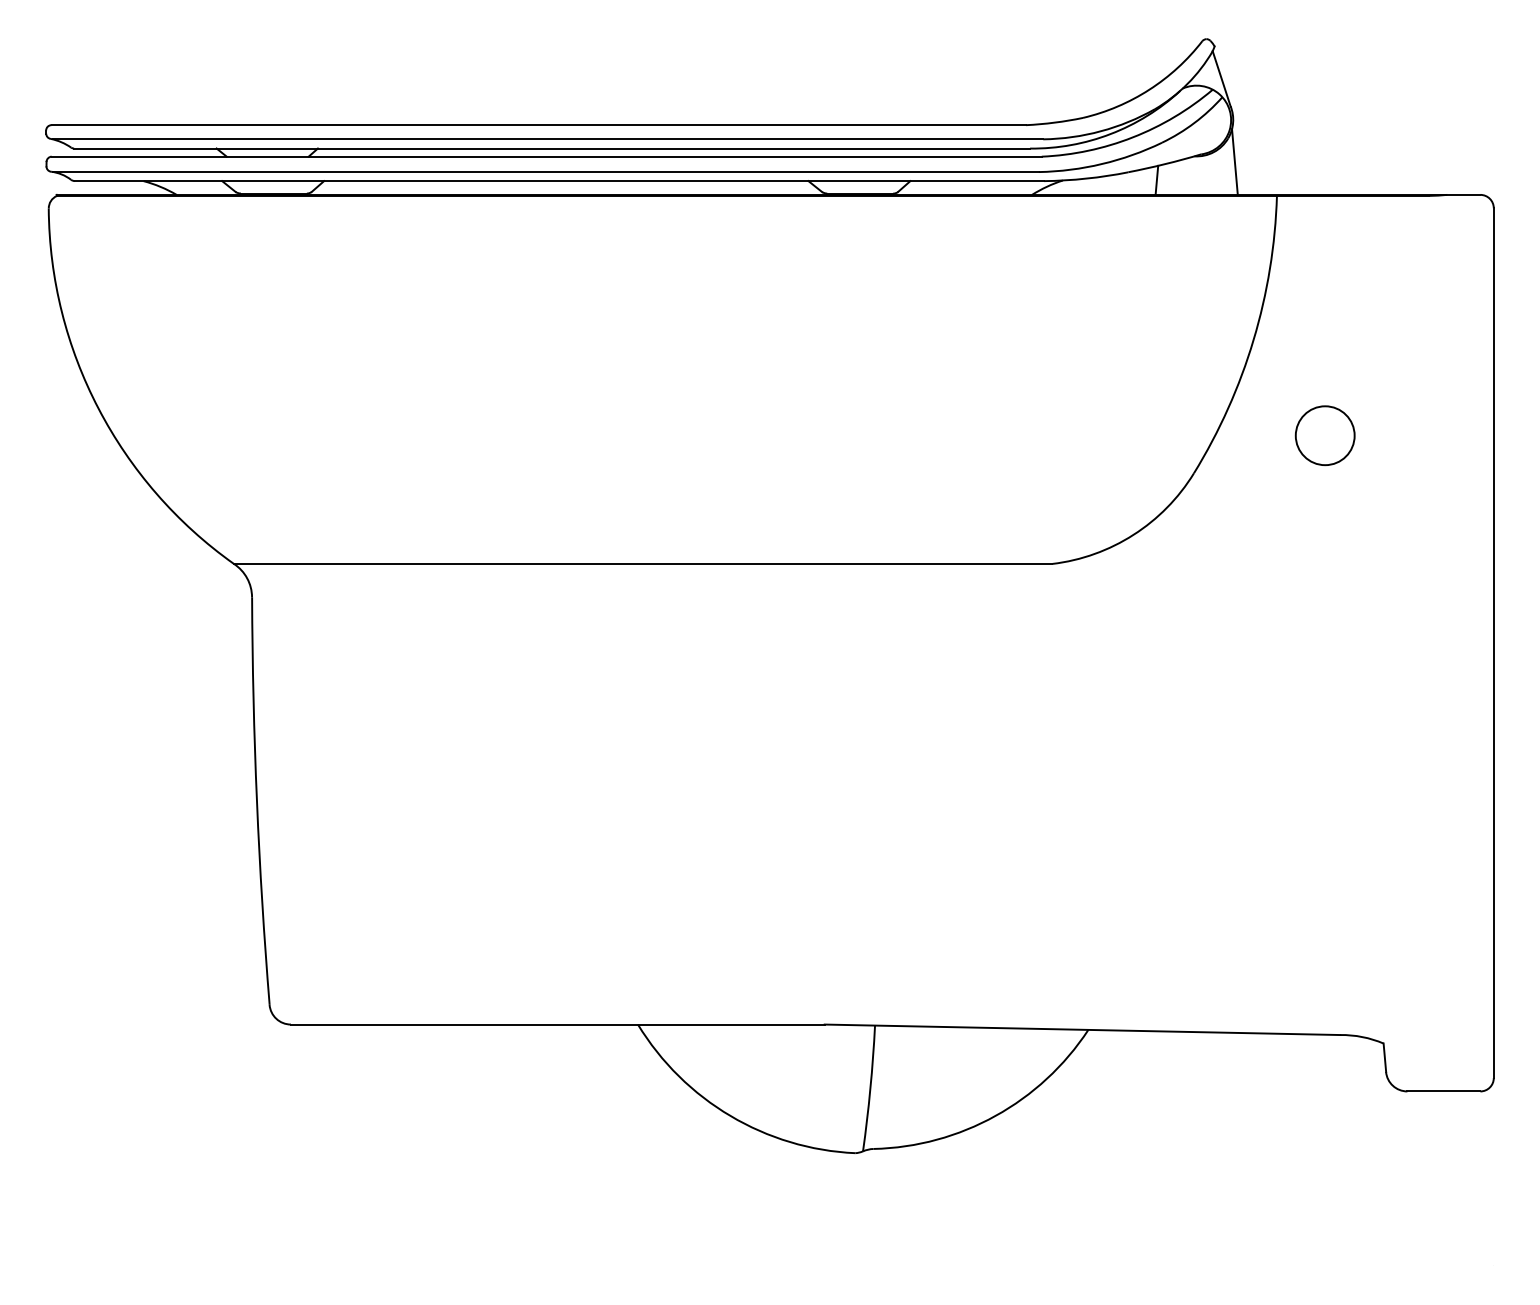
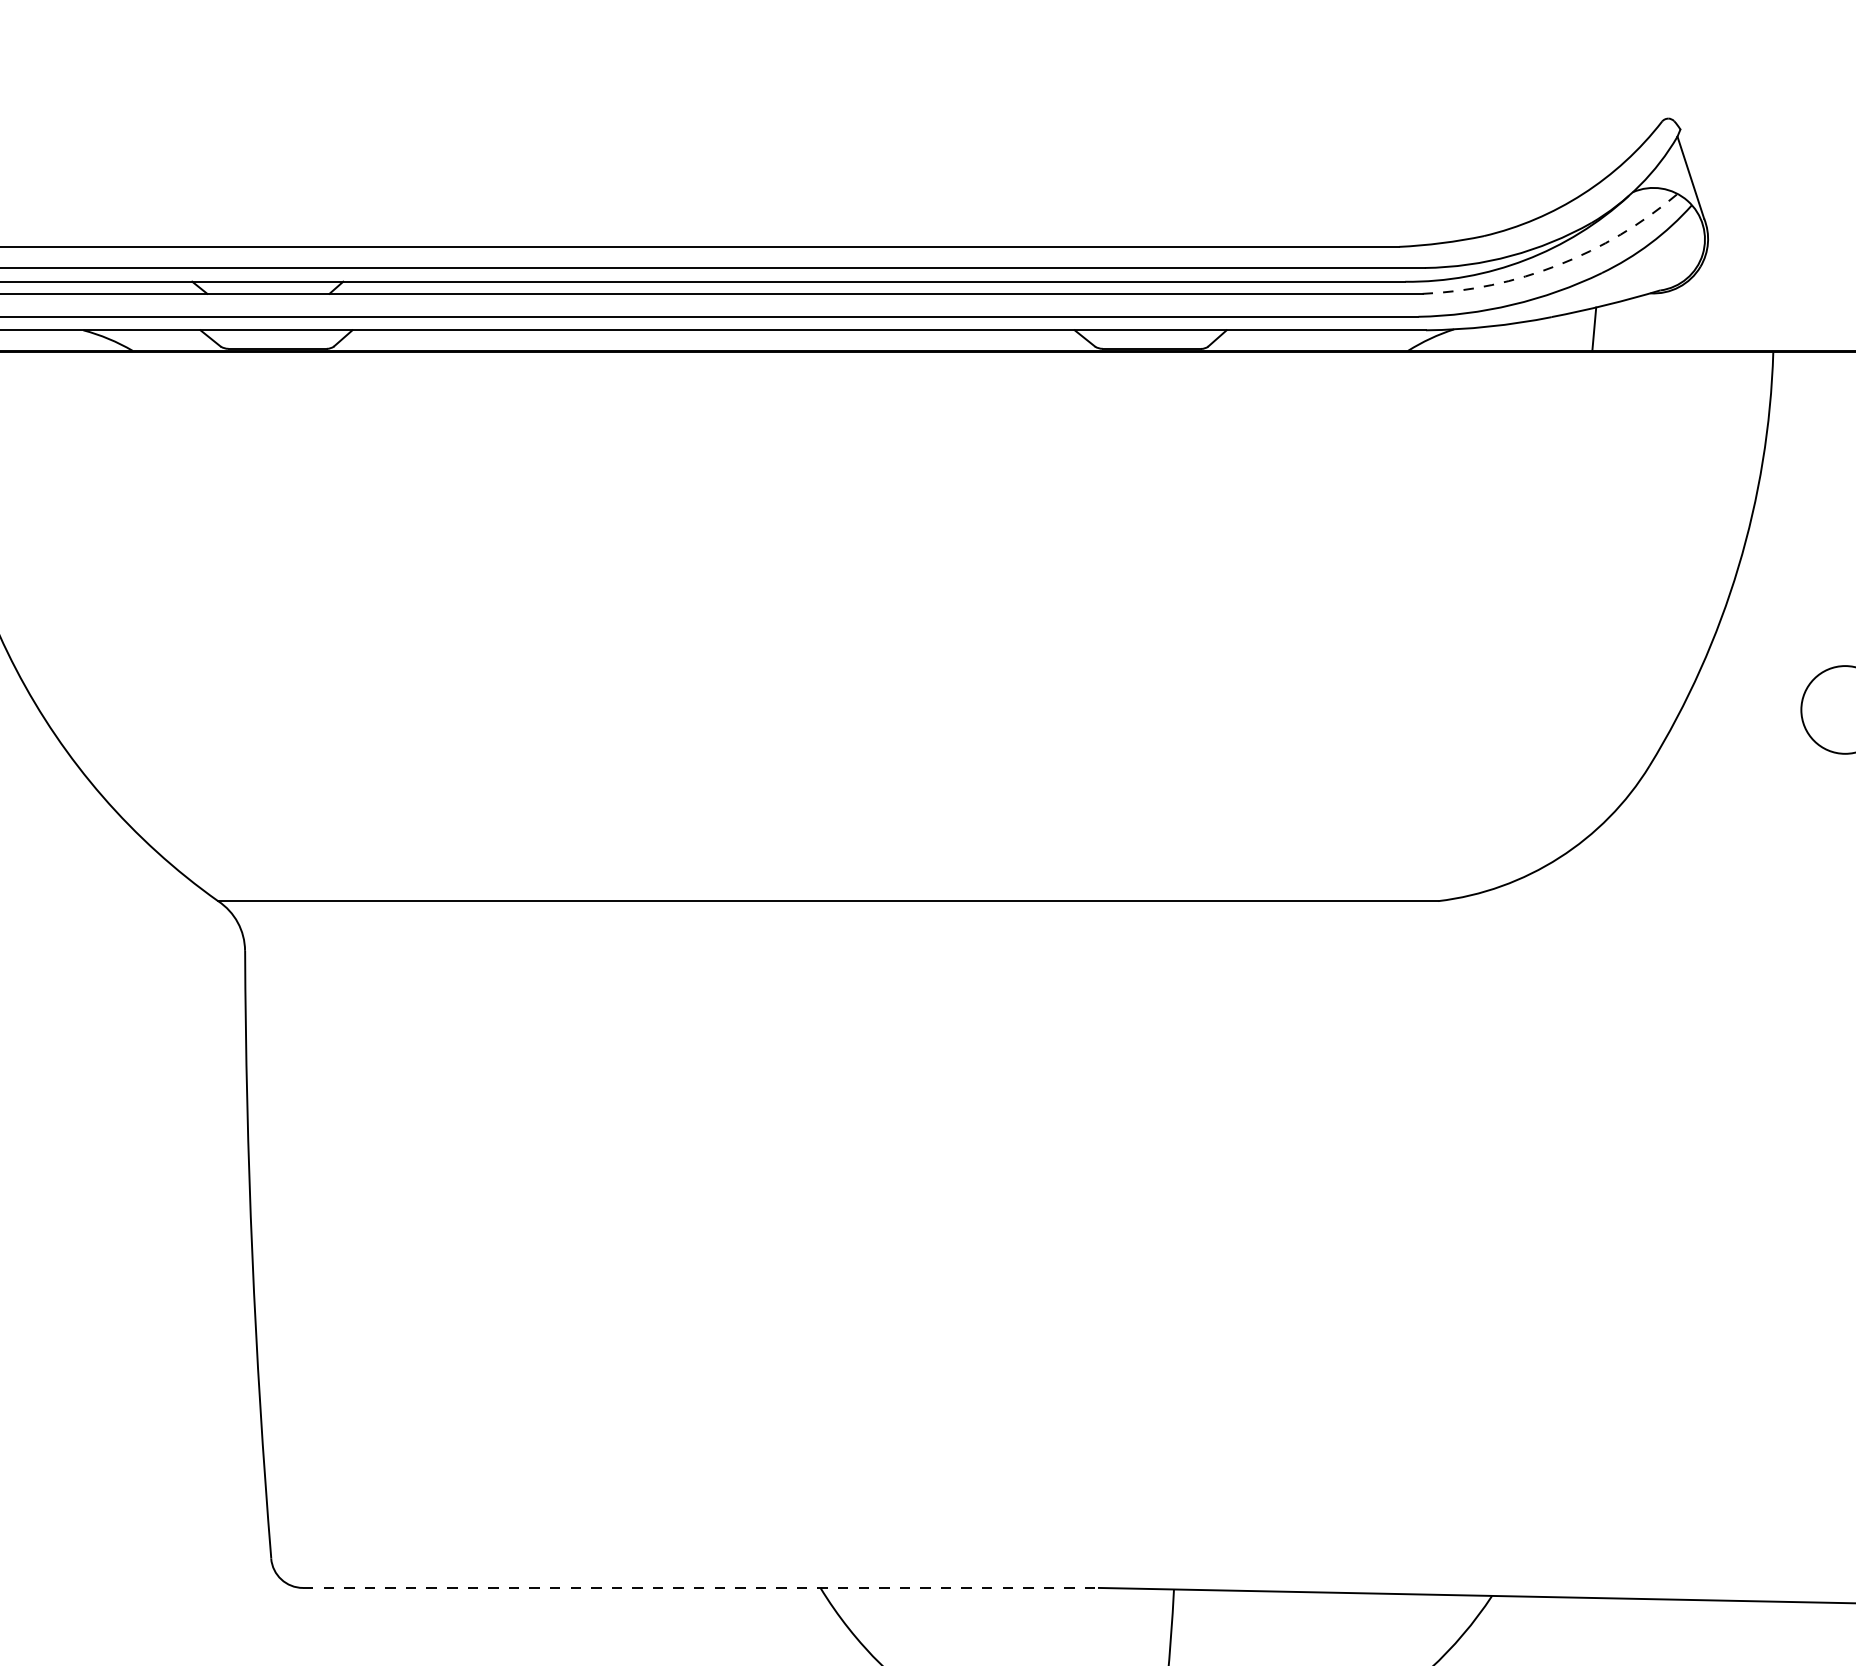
arc: (1132, 137) -> (1557, 265), solid -> dashed
line: (1234, 161) -> (1709, 301), removed
line: (557, 1024) -> (700, 1587), solid -> dashed

